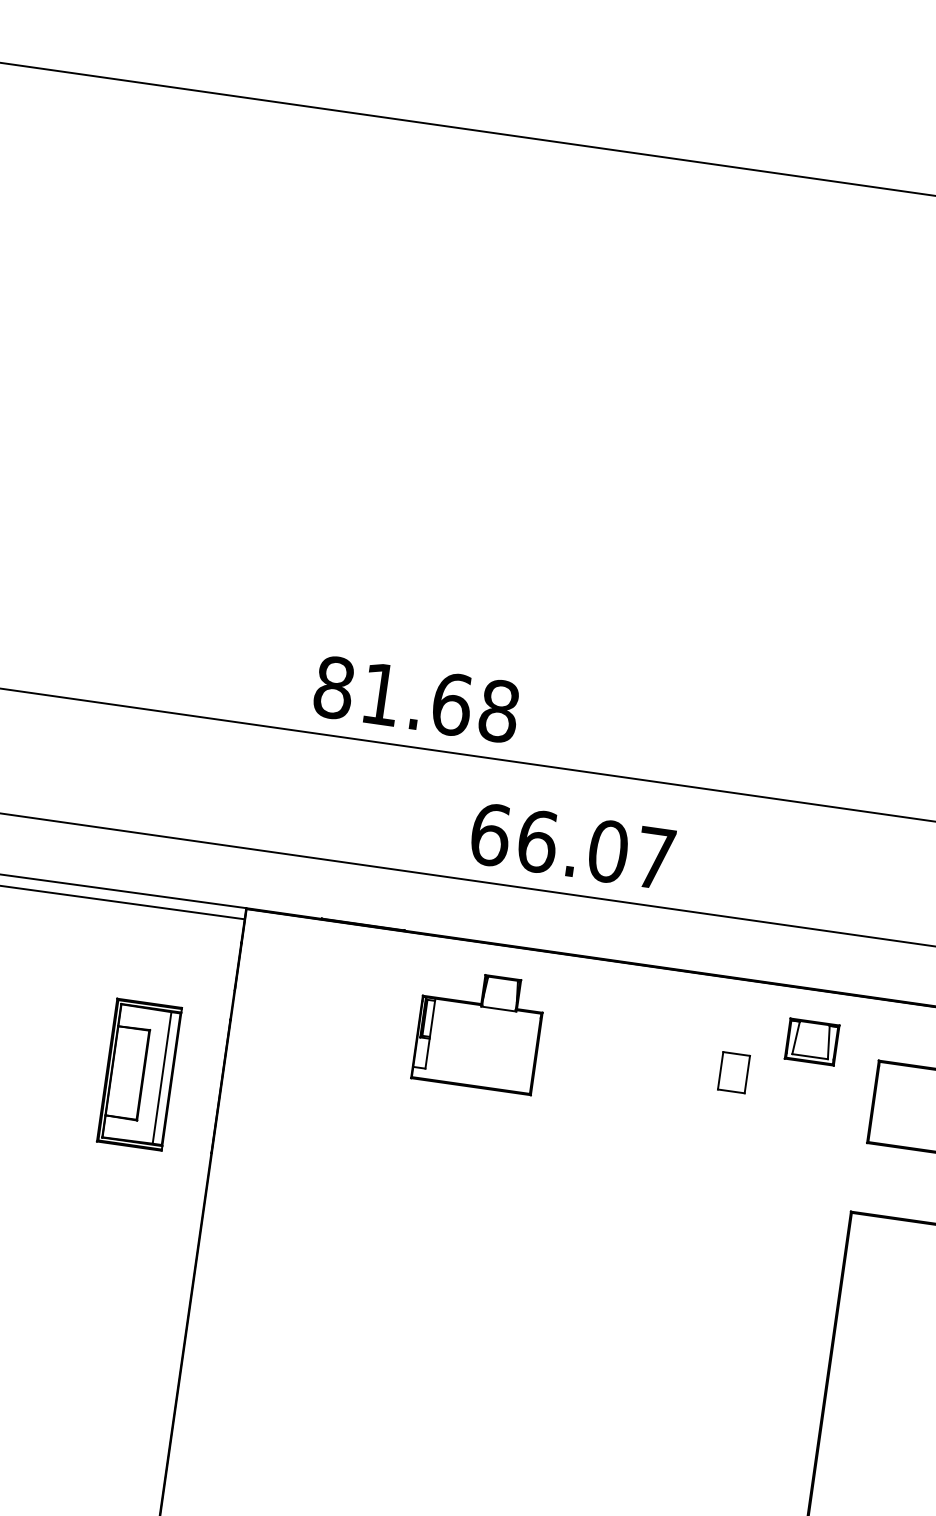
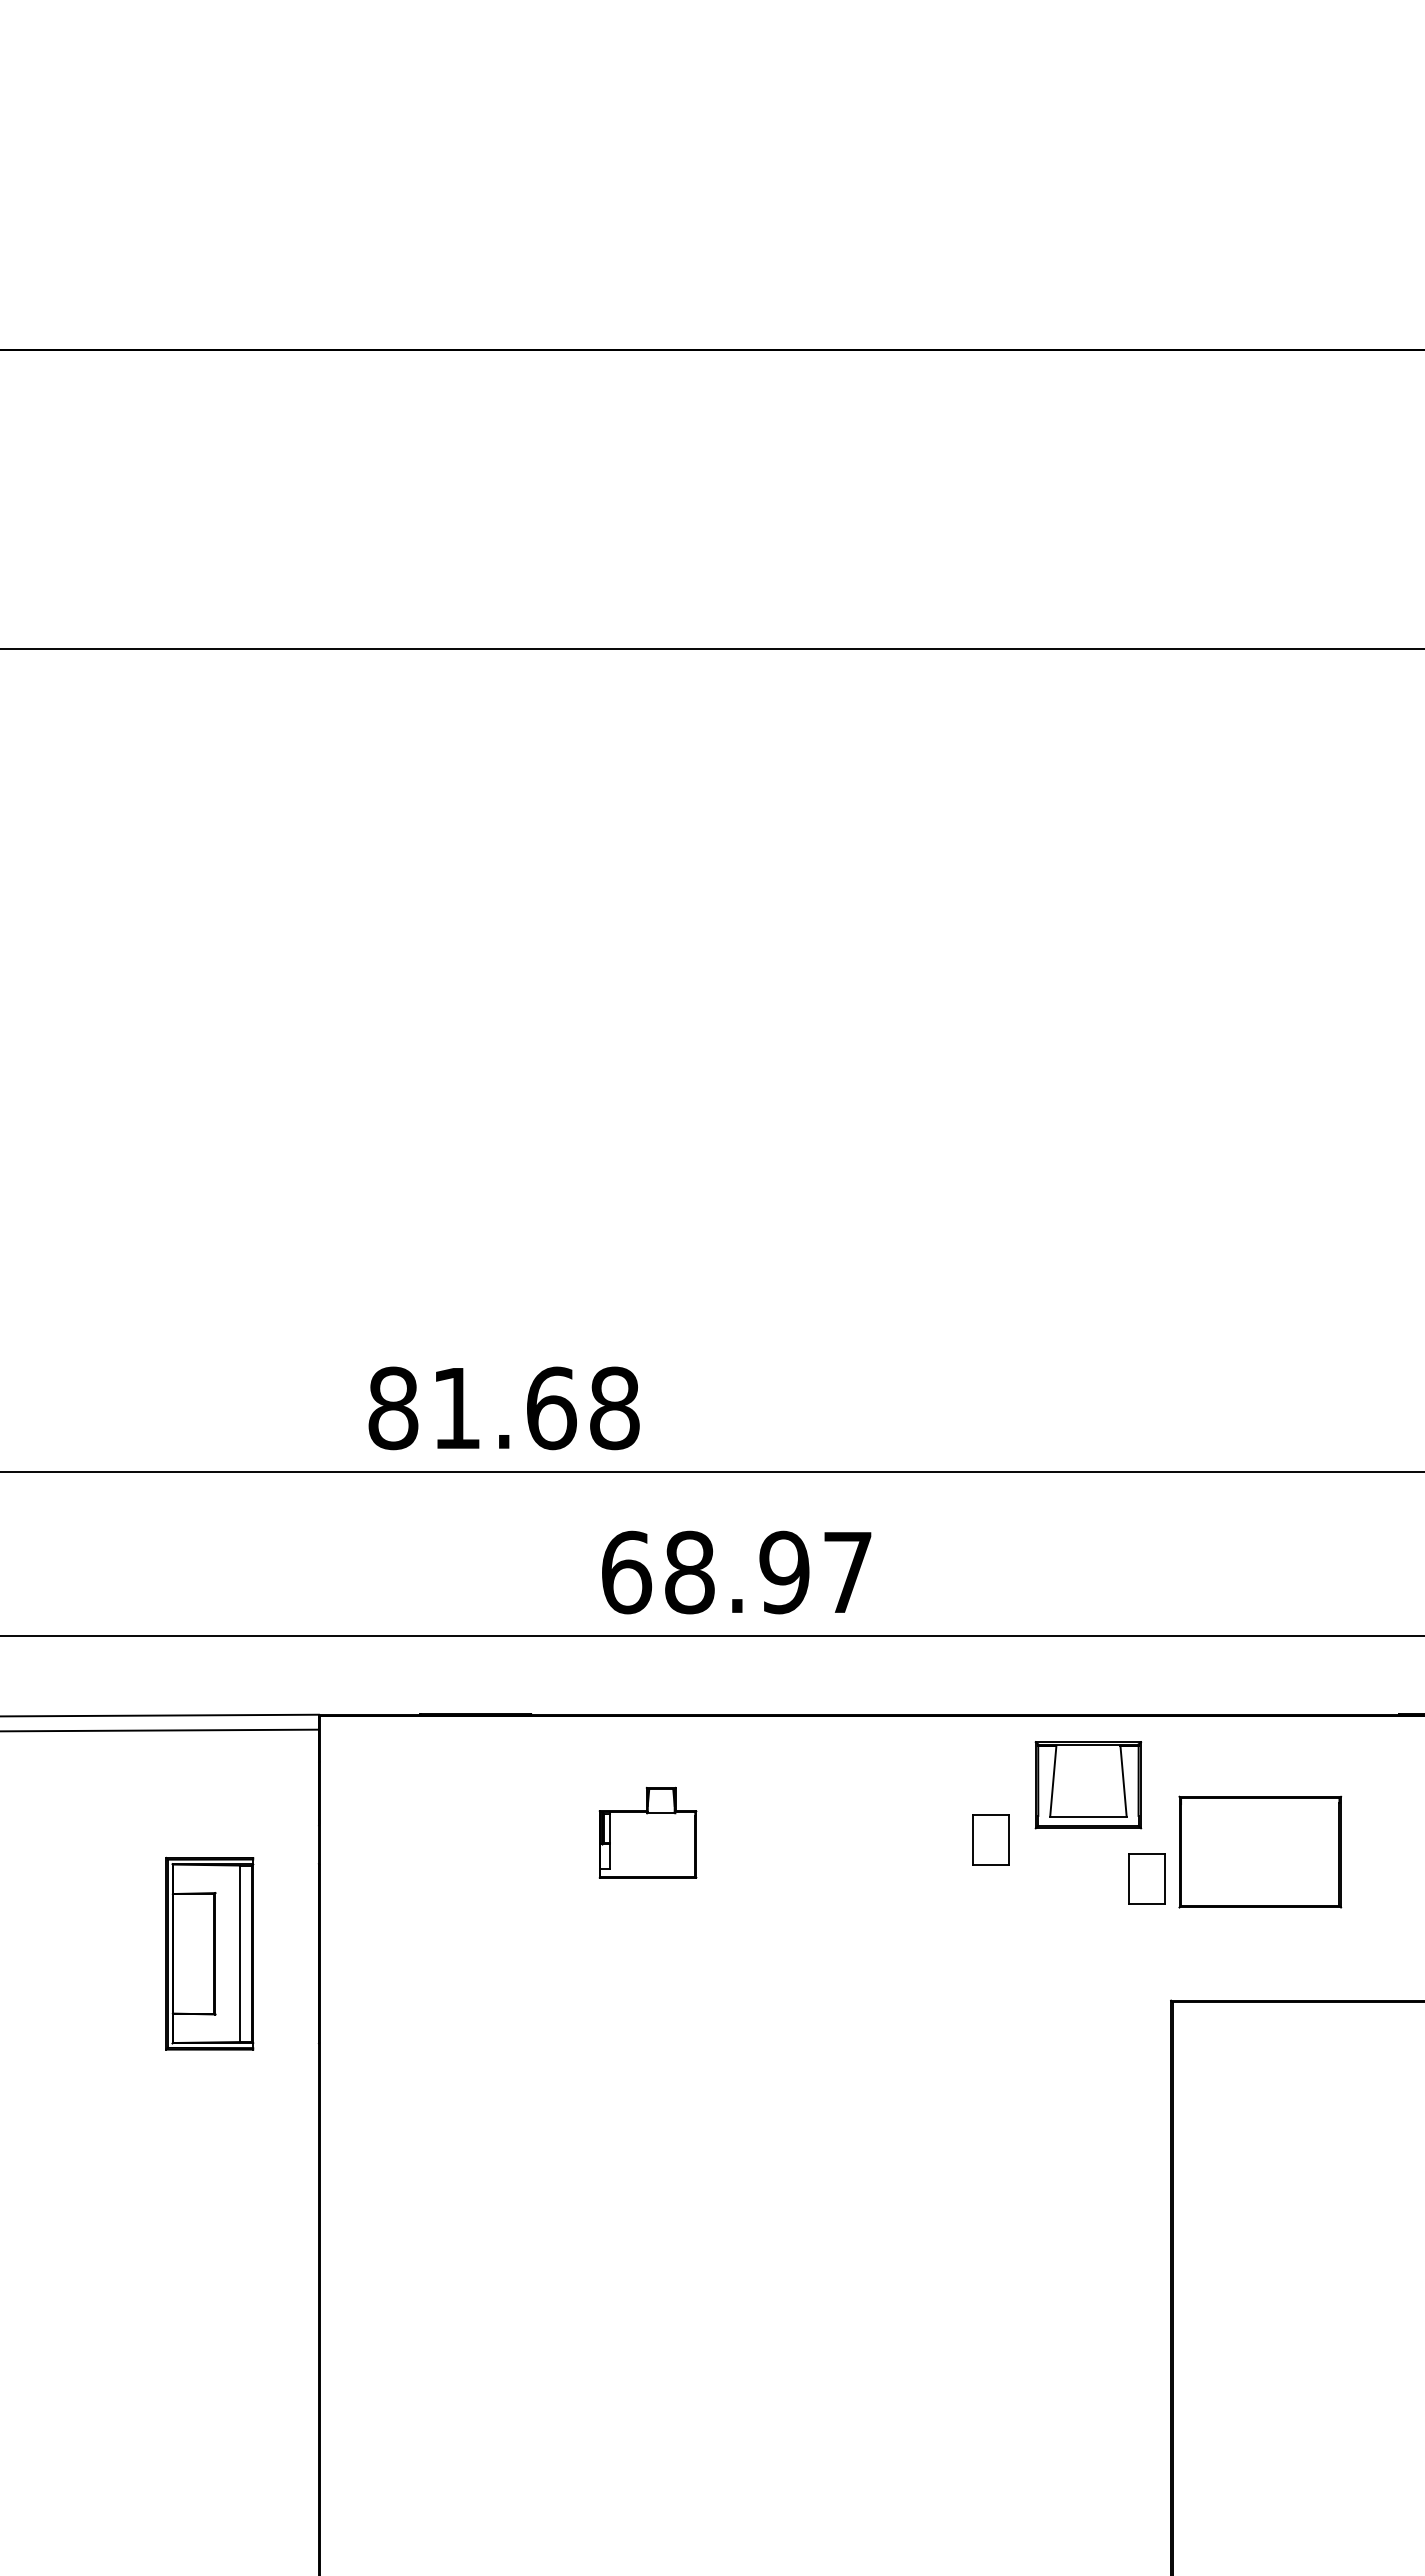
text: (573, 846) -> (737, 1572), 66.07 -> 68.97
part: (478, 1030) -> (647, 1832), size x0.6
part: (812, 1041) -> (1088, 1784), size x1.6
part: (845, 1117) -> (1146, 1878), added

